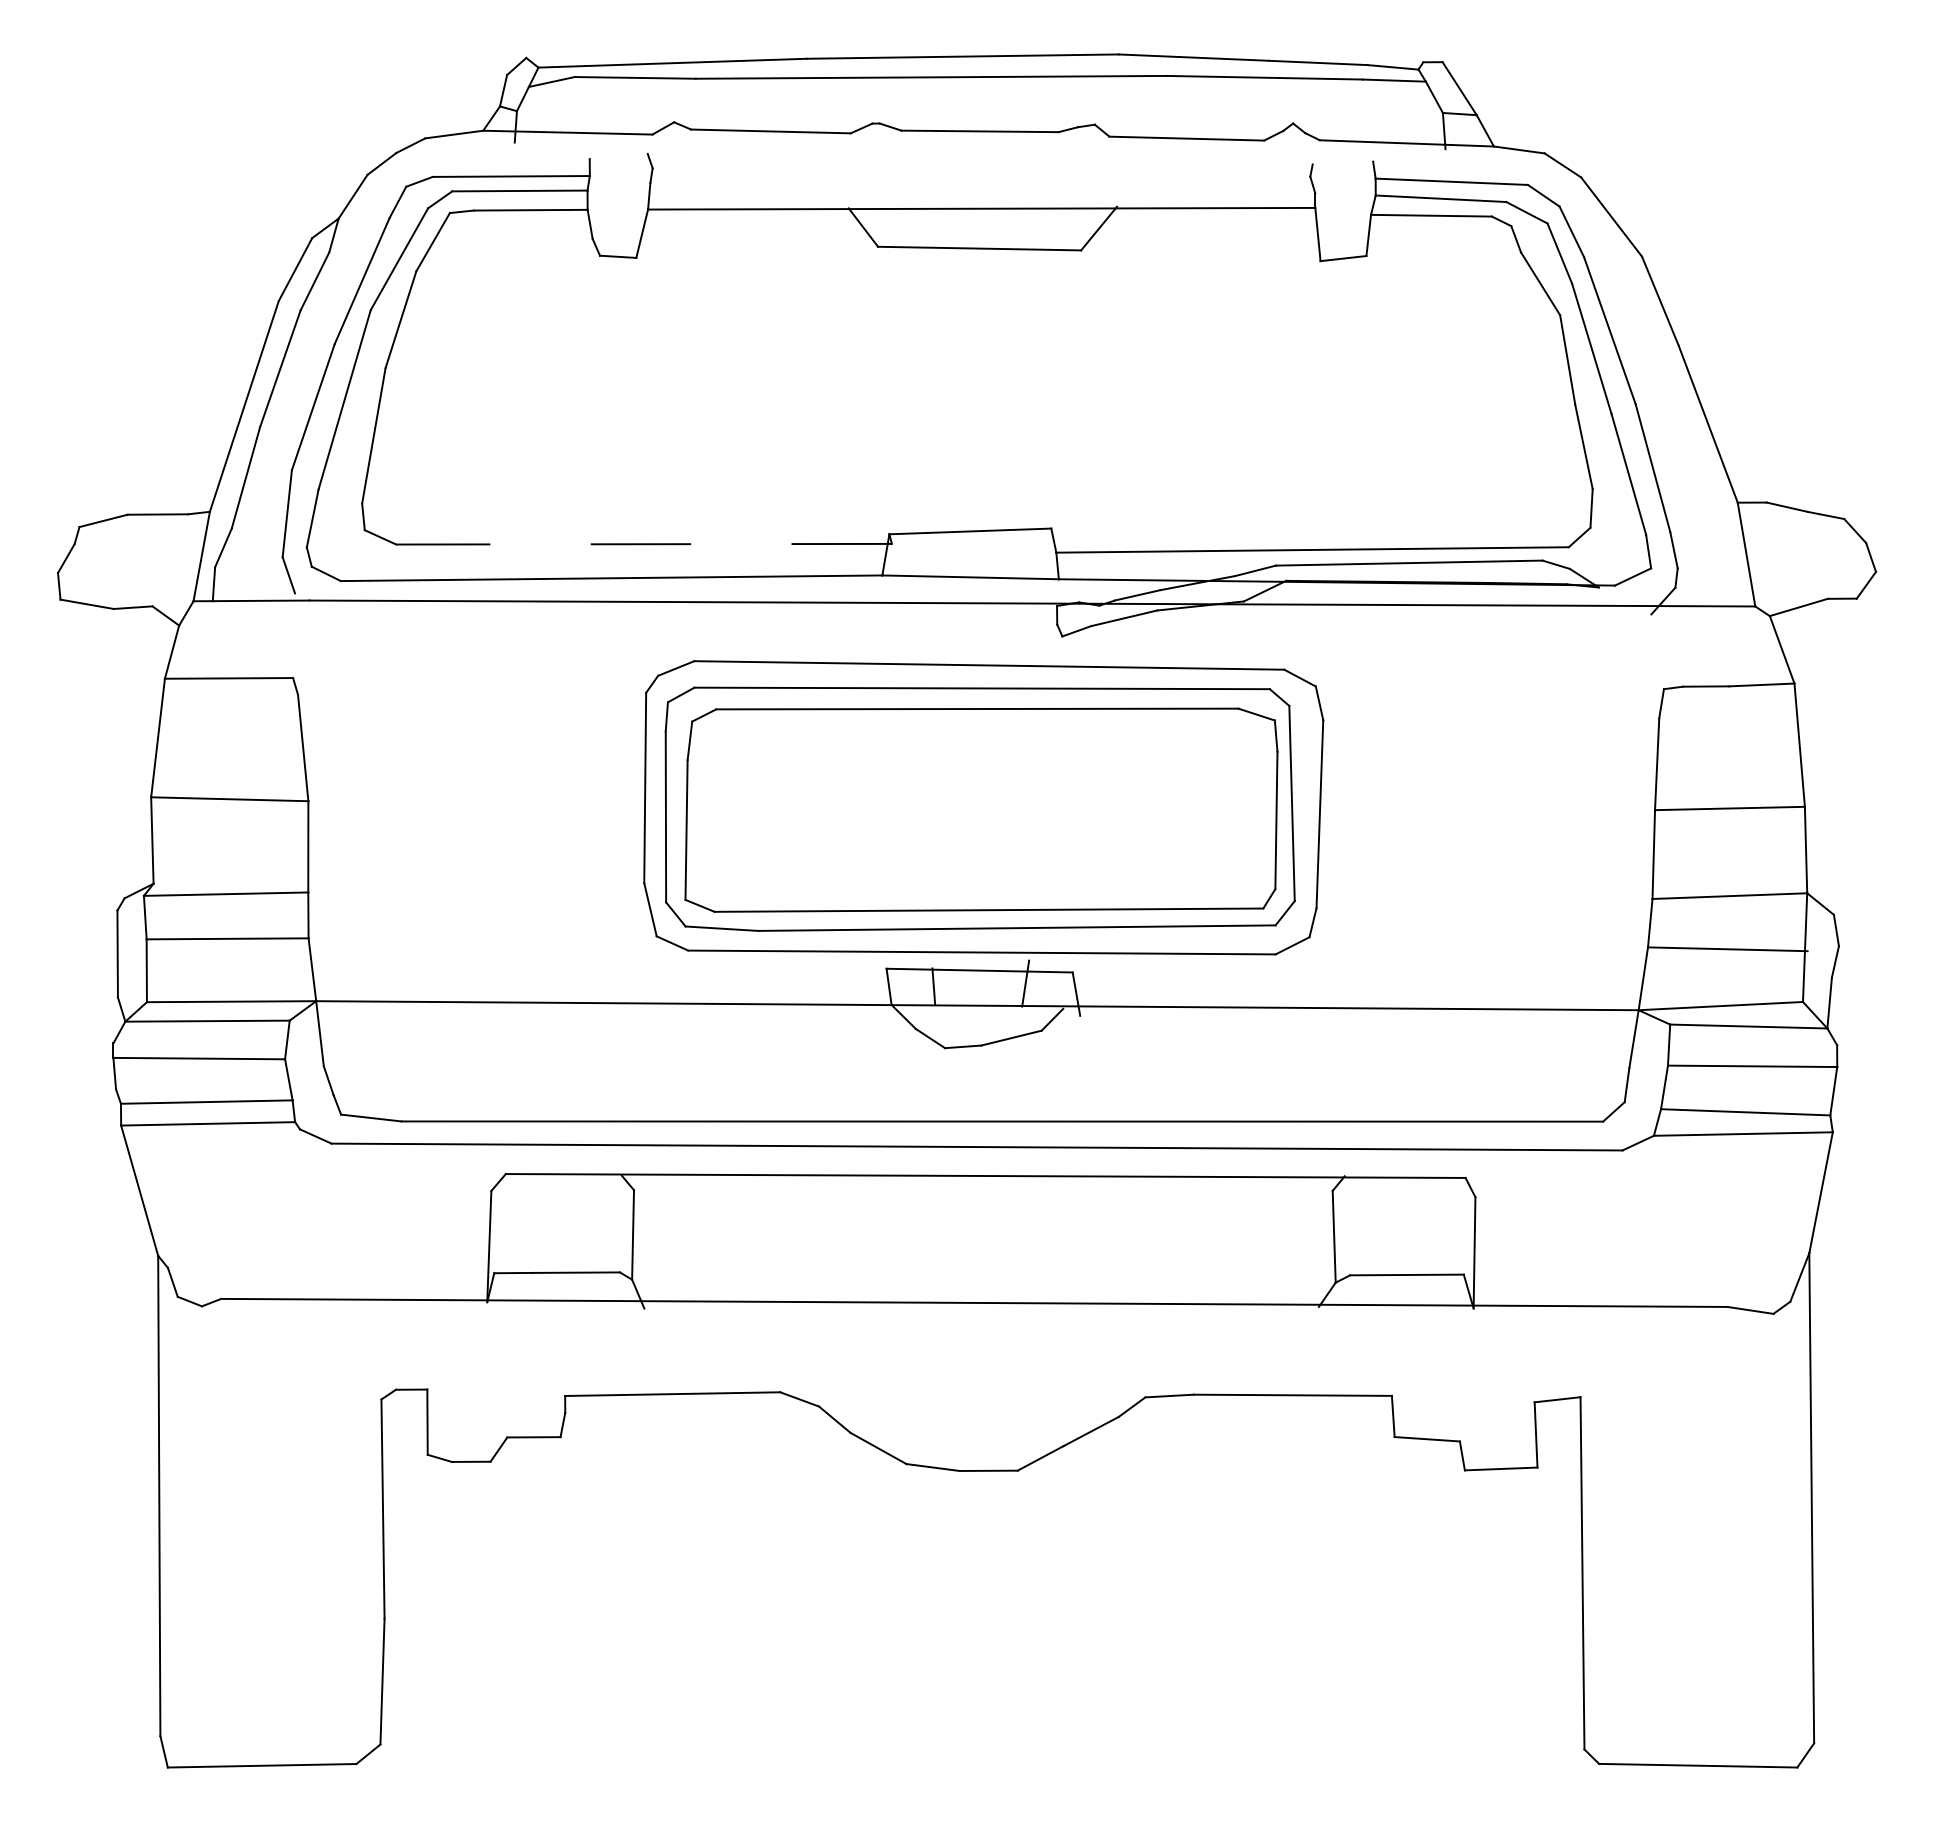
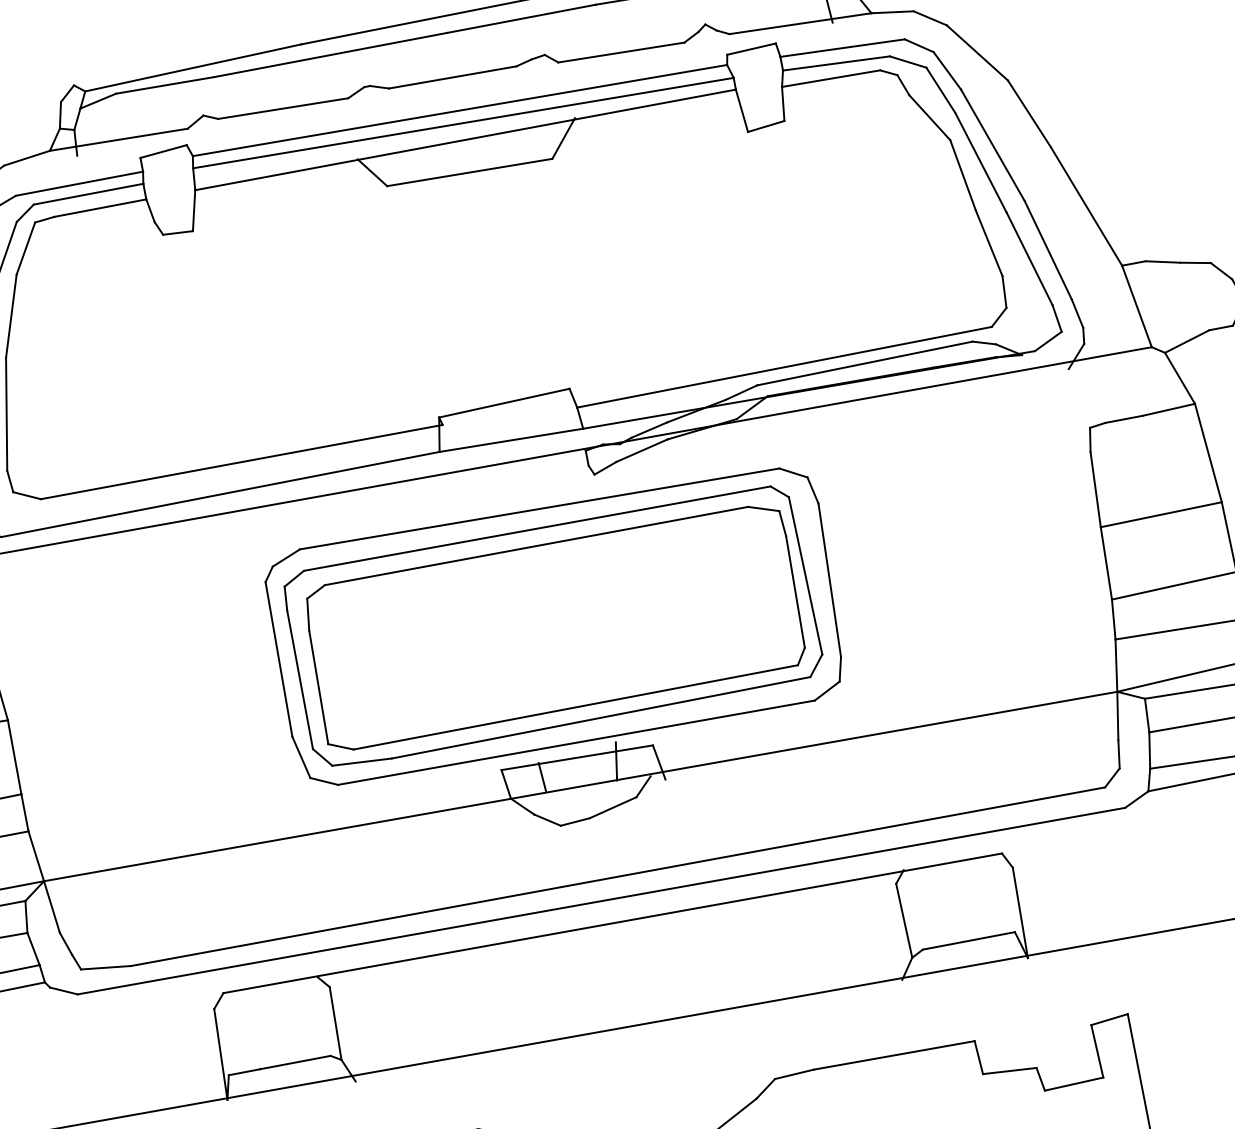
line: (618, 156) -> (163, 151), added
line: (1342, 162) -> (751, 48), added
line: (981, 172) -> (460, 110), added
line: (982, 187) -> (463, 122), added
line: (644, 544) -> (242, 462), dashed -> solid

